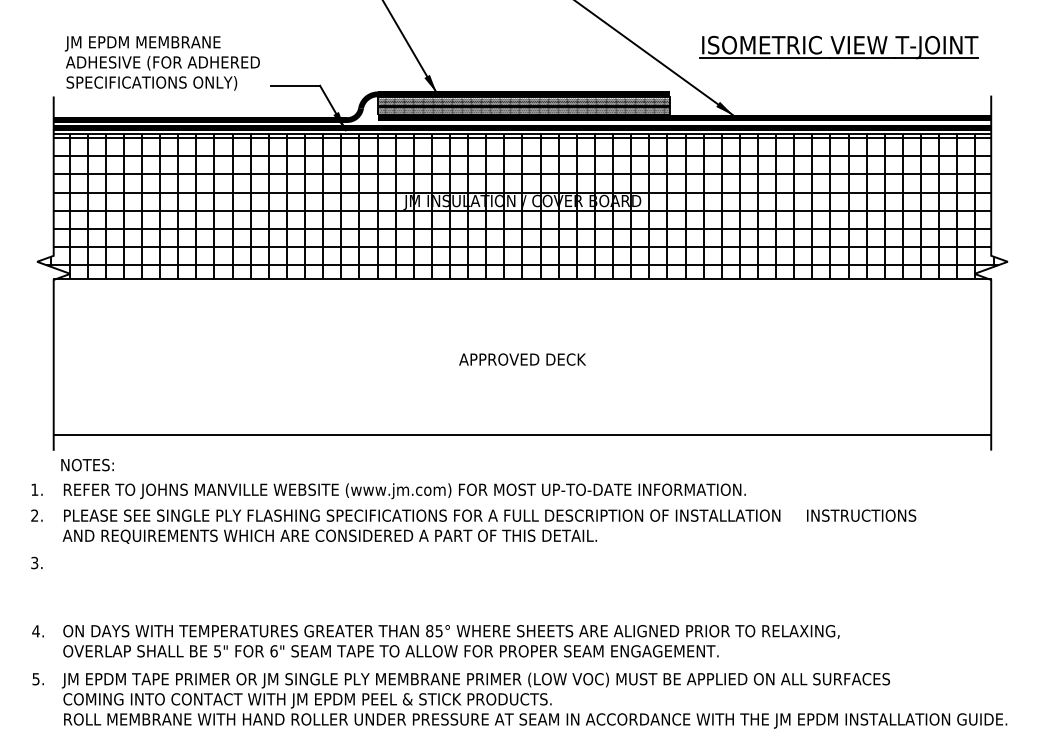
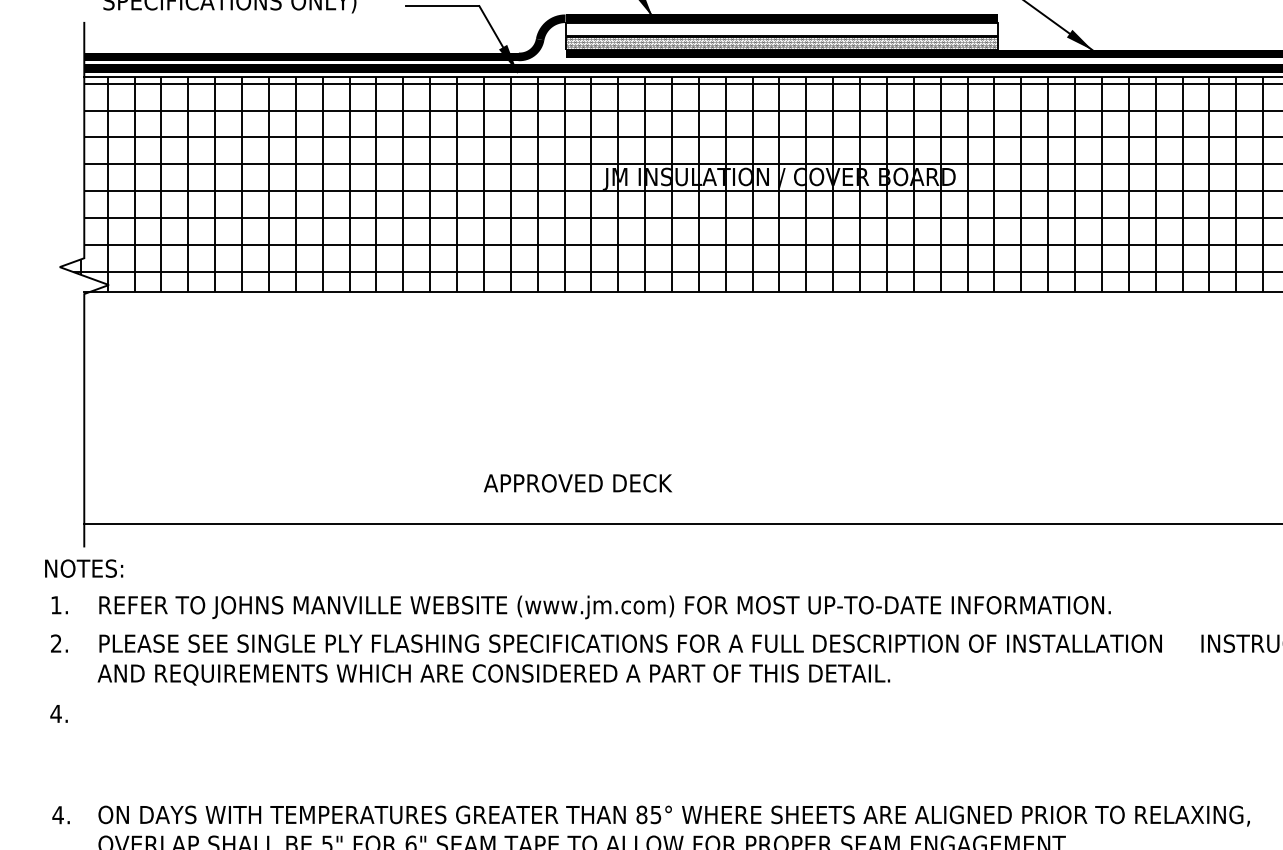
hatch: (523, 101) -> (781, 29), removed
text: (522, 359) -> (577, 483), moved
text: (87, 465) -> (83, 569), moved
text: (34, 562) -> (55, 713), 3. -> 4.

